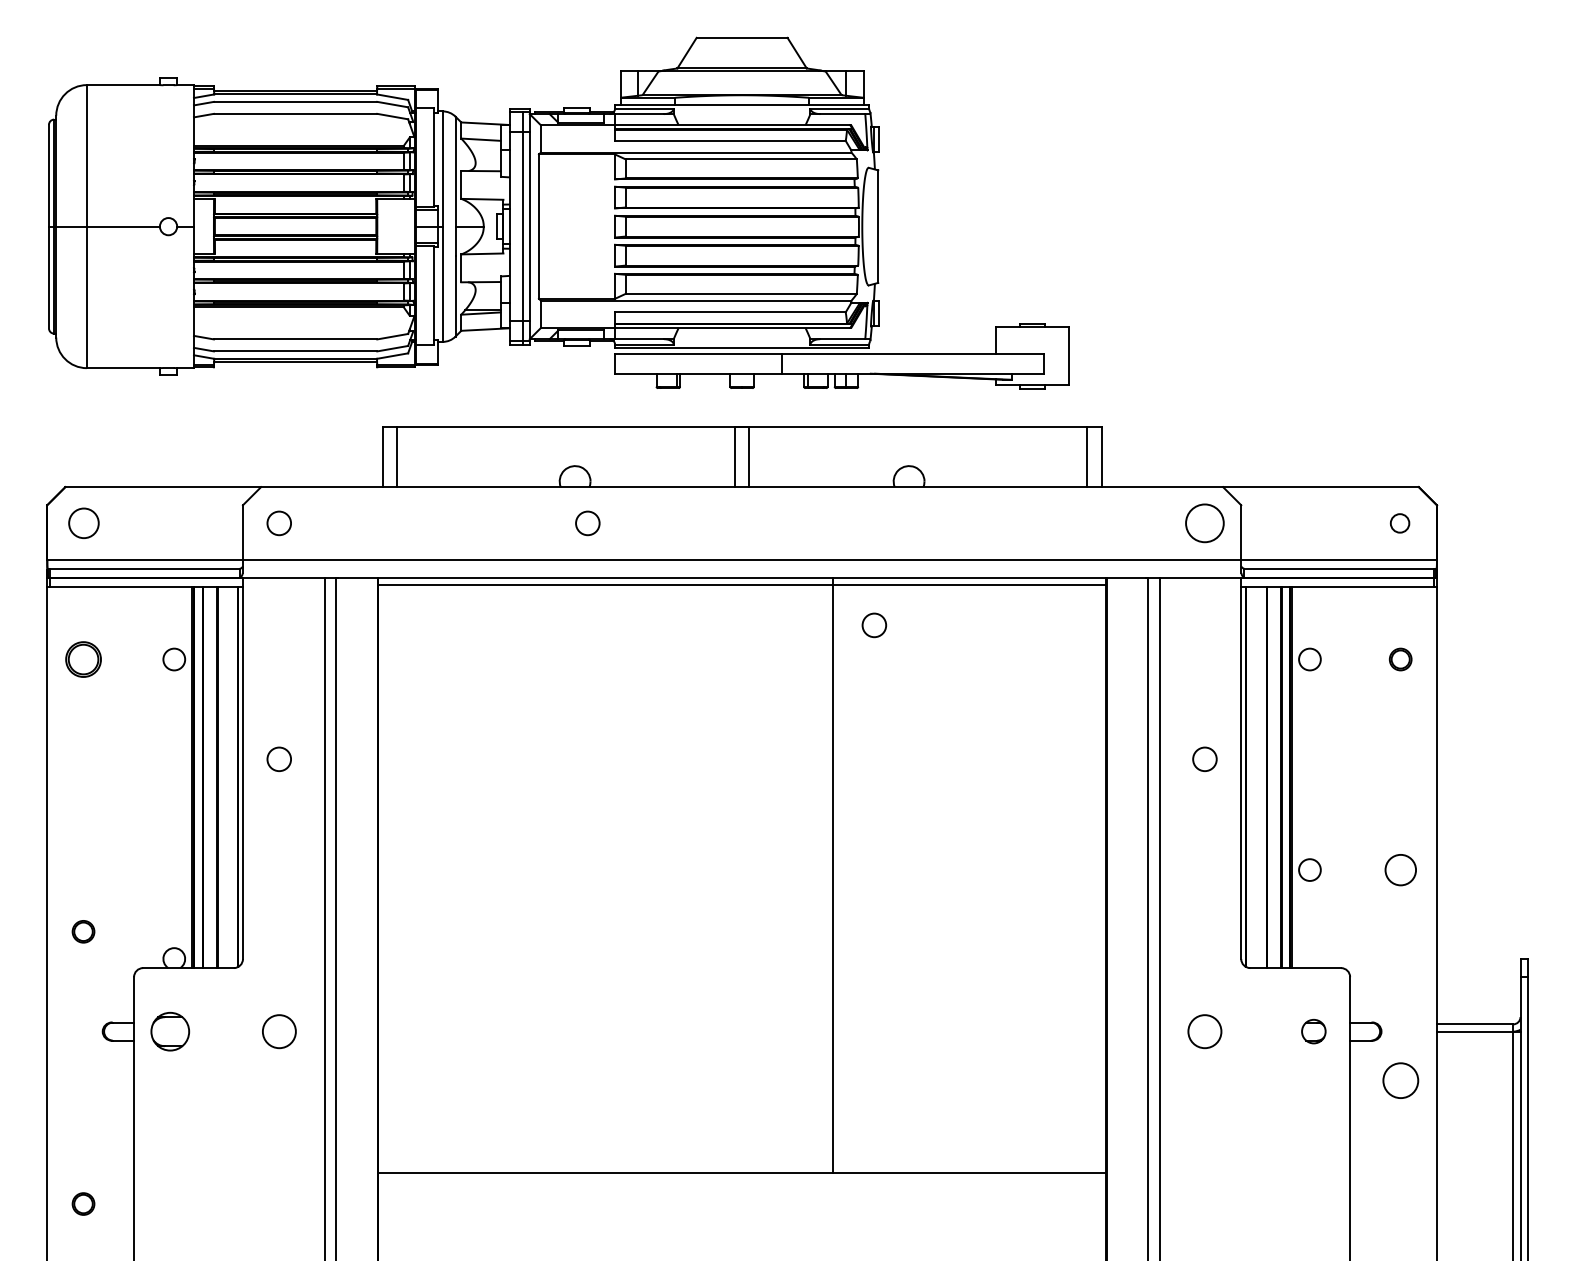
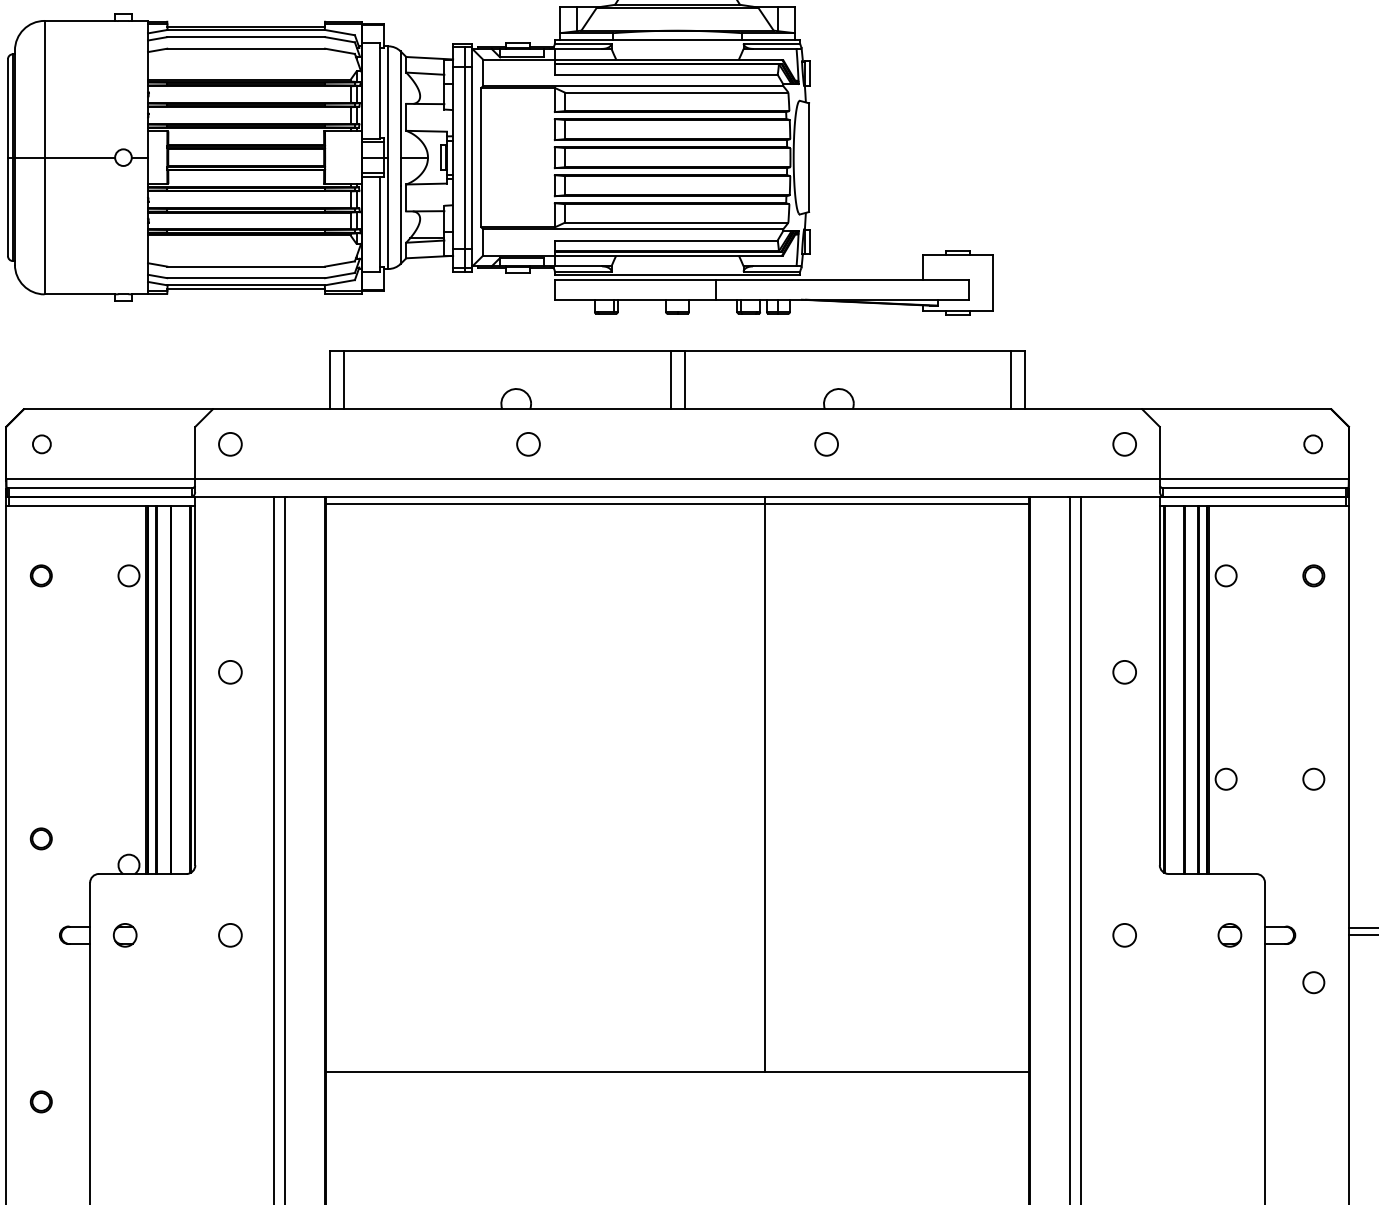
circle: (84, 523) -> (42, 444), size x0.62
circle: (1204, 523) -> (1124, 444), size x0.62
circle: (874, 625) -> (826, 444), moved
part: (83, 659) -> (41, 575), size x0.62
circle: (1400, 869) -> (1313, 778), size x0.71
part: (170, 1031) -> (125, 935), size x0.62
circle: (278, 1031) -> (229, 935), size x0.71
circle: (1204, 1031) -> (1124, 935), size x0.71
circle: (1400, 1080) -> (1313, 982), size x0.62

